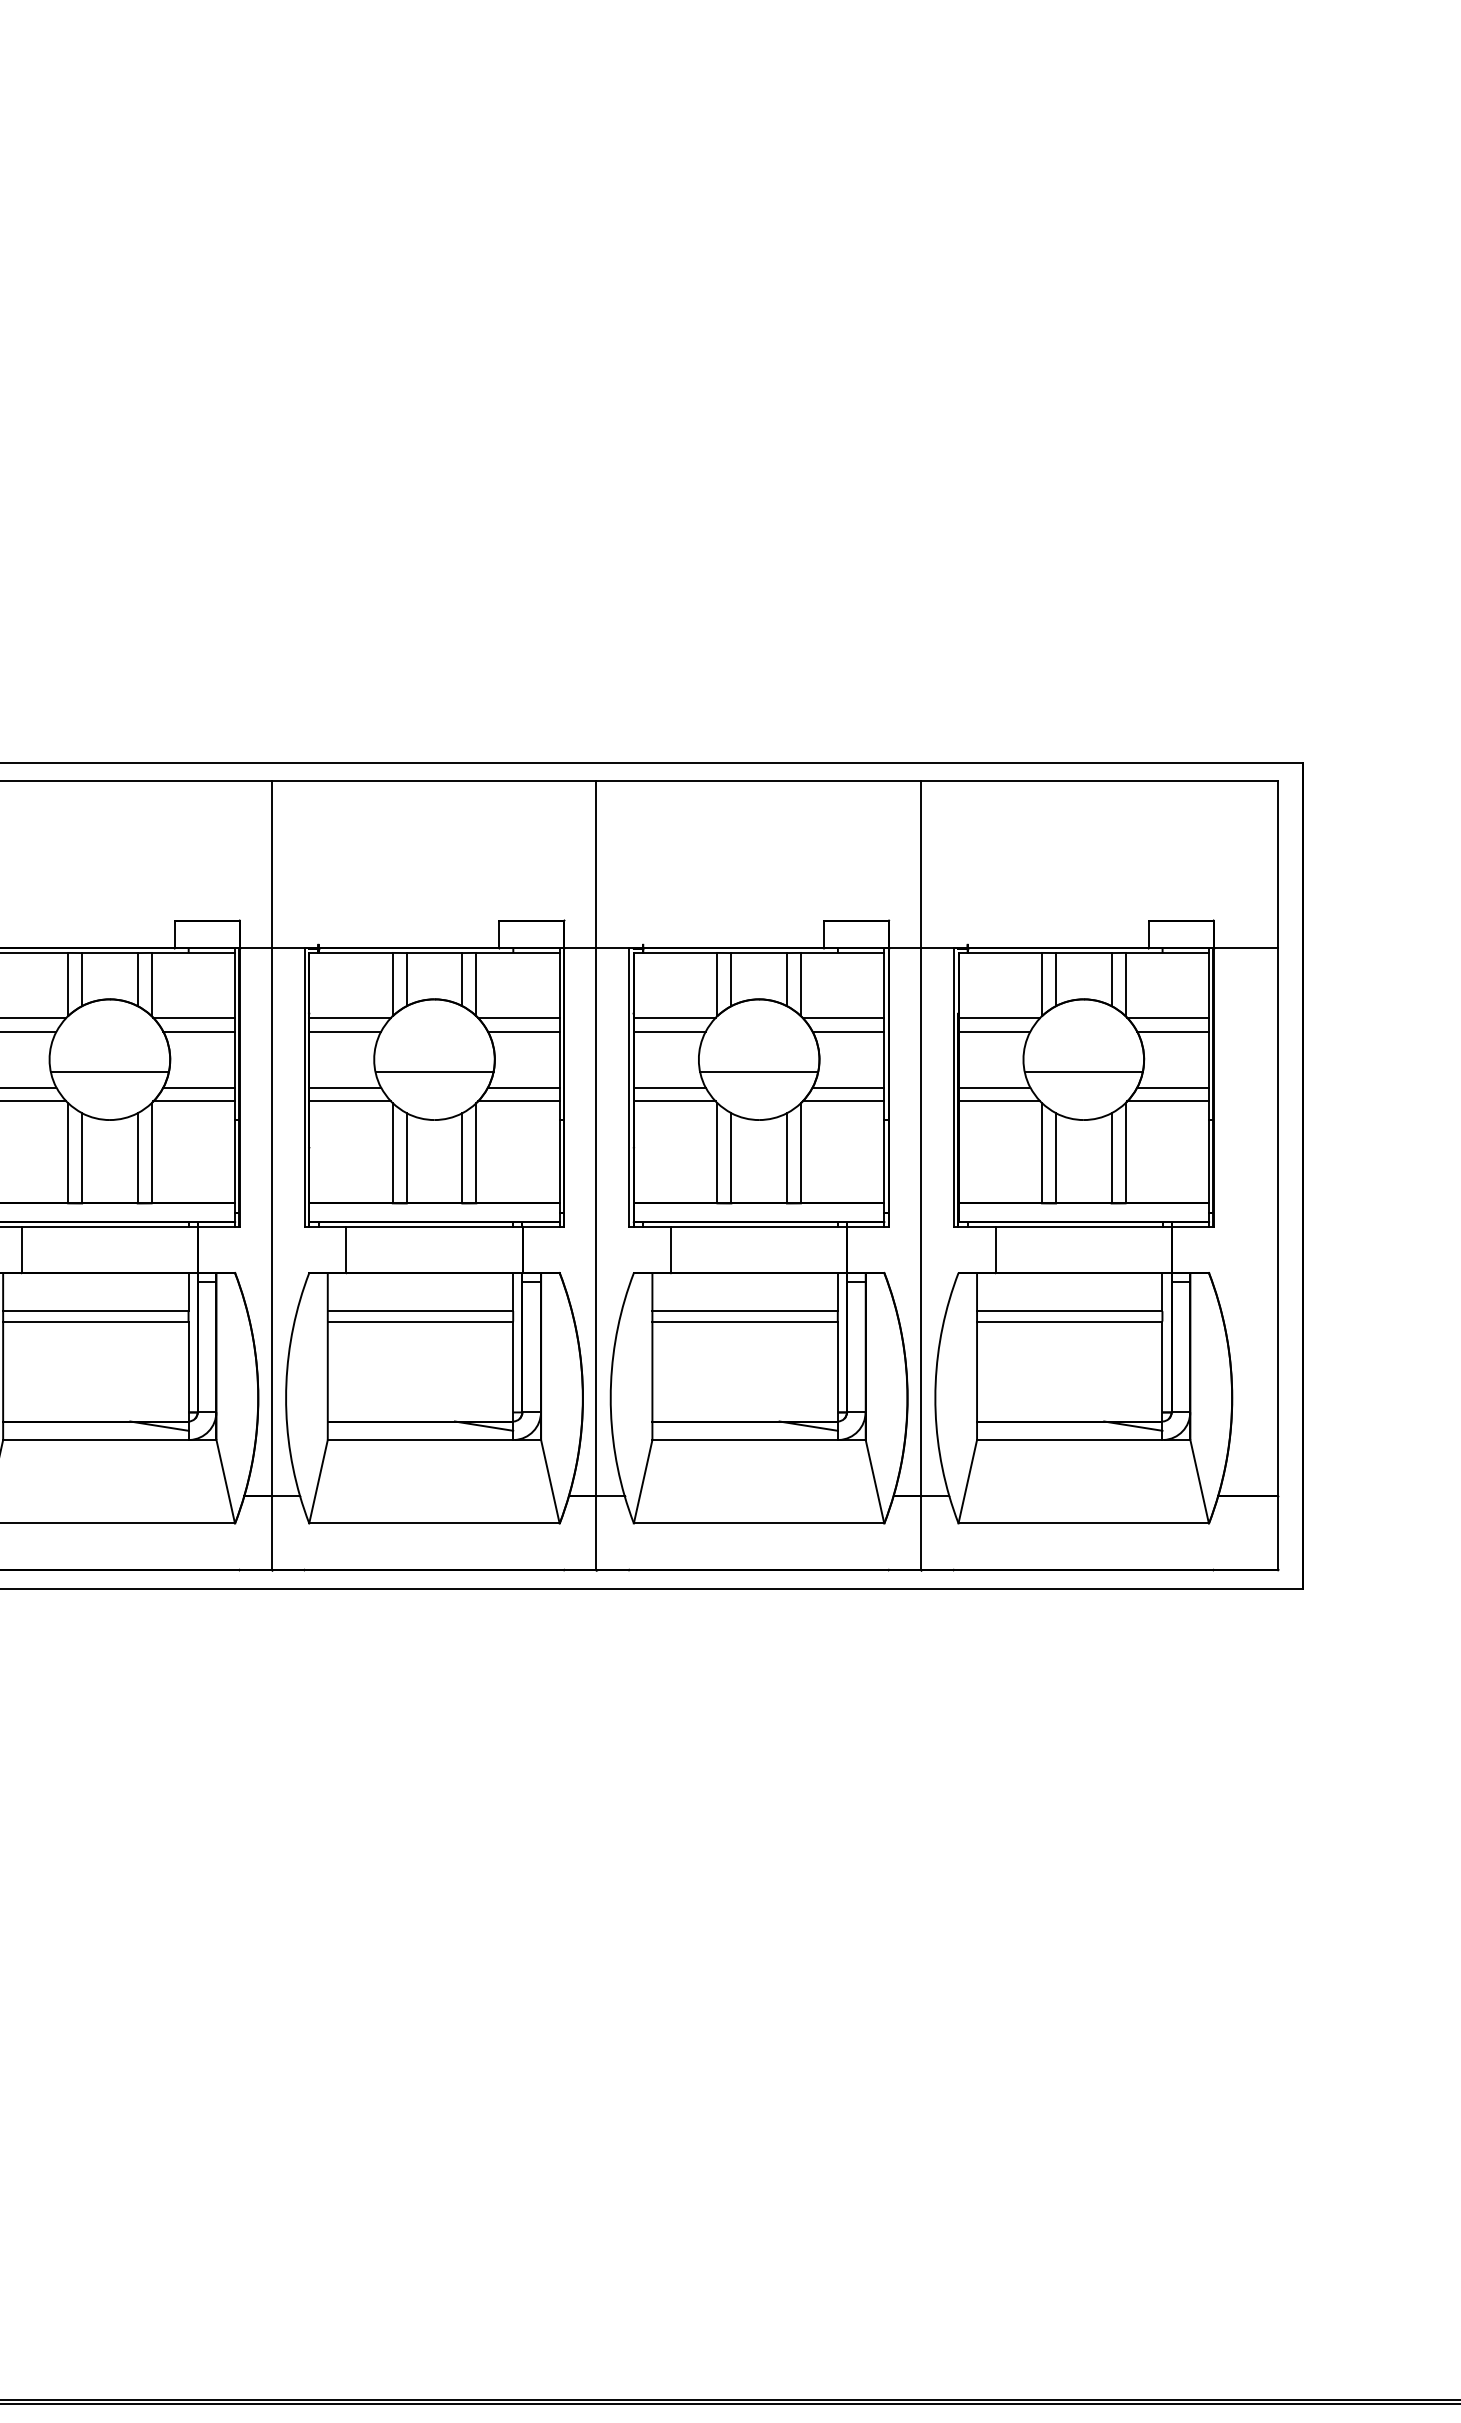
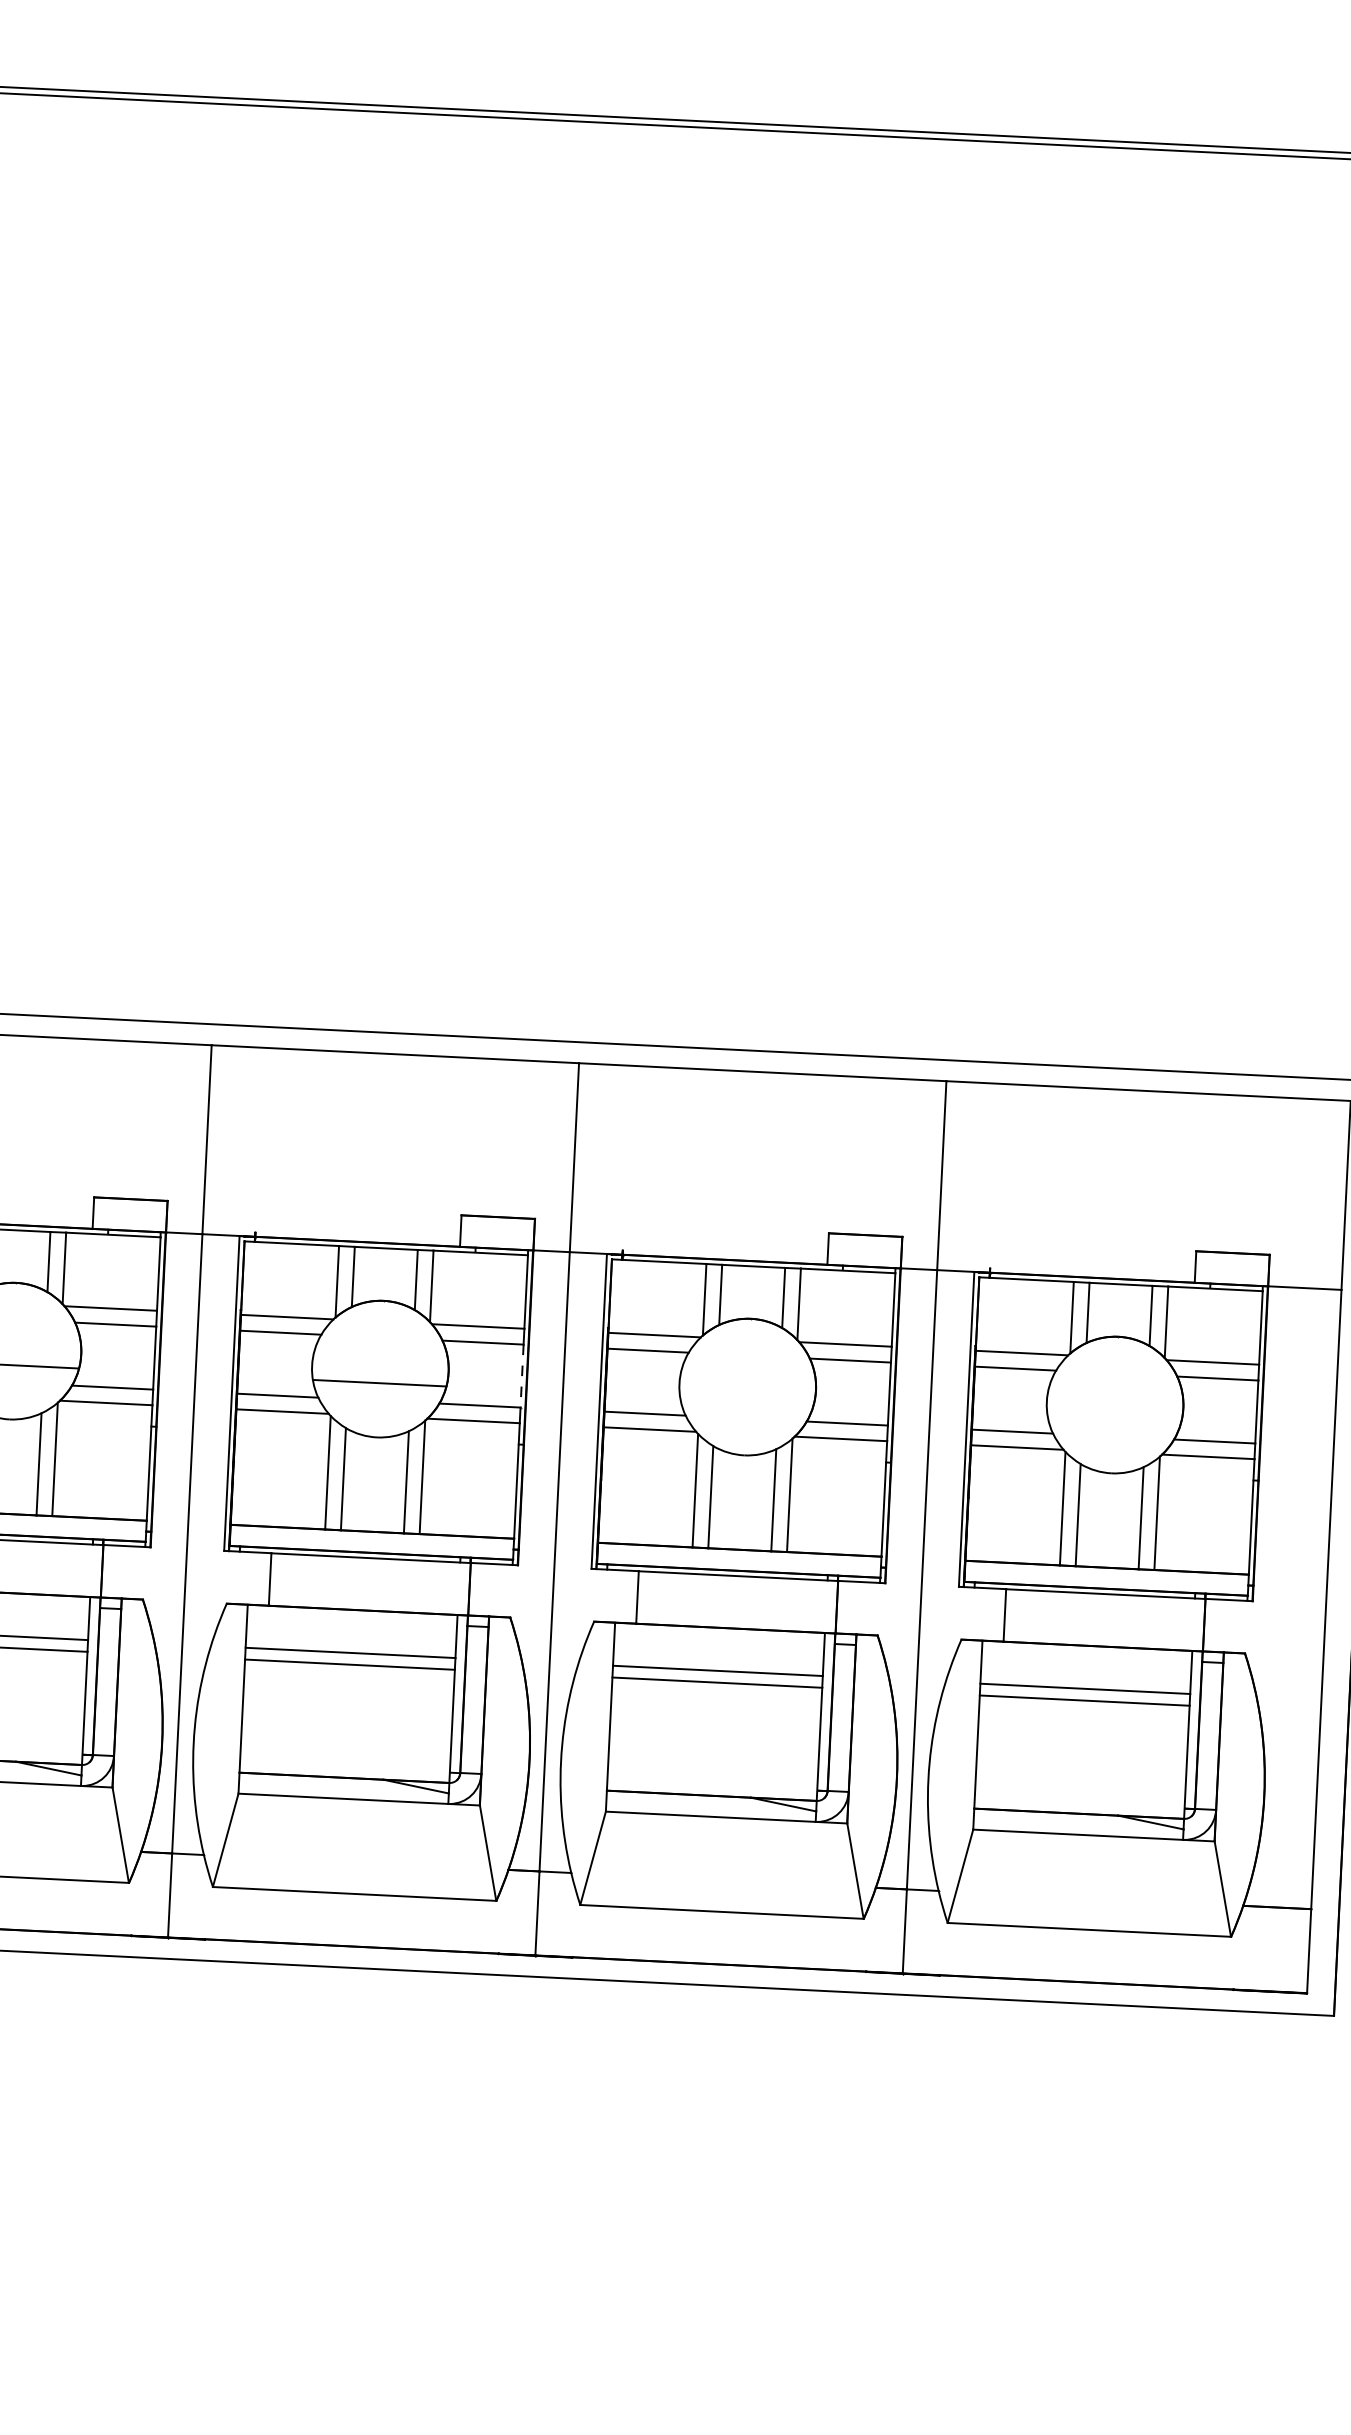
line: (559, 1059) -> (521, 1375), solid -> dashed
line: (759, 1072) -> (747, 1401), removed
line: (1083, 1072) -> (1114, 1419), removed

